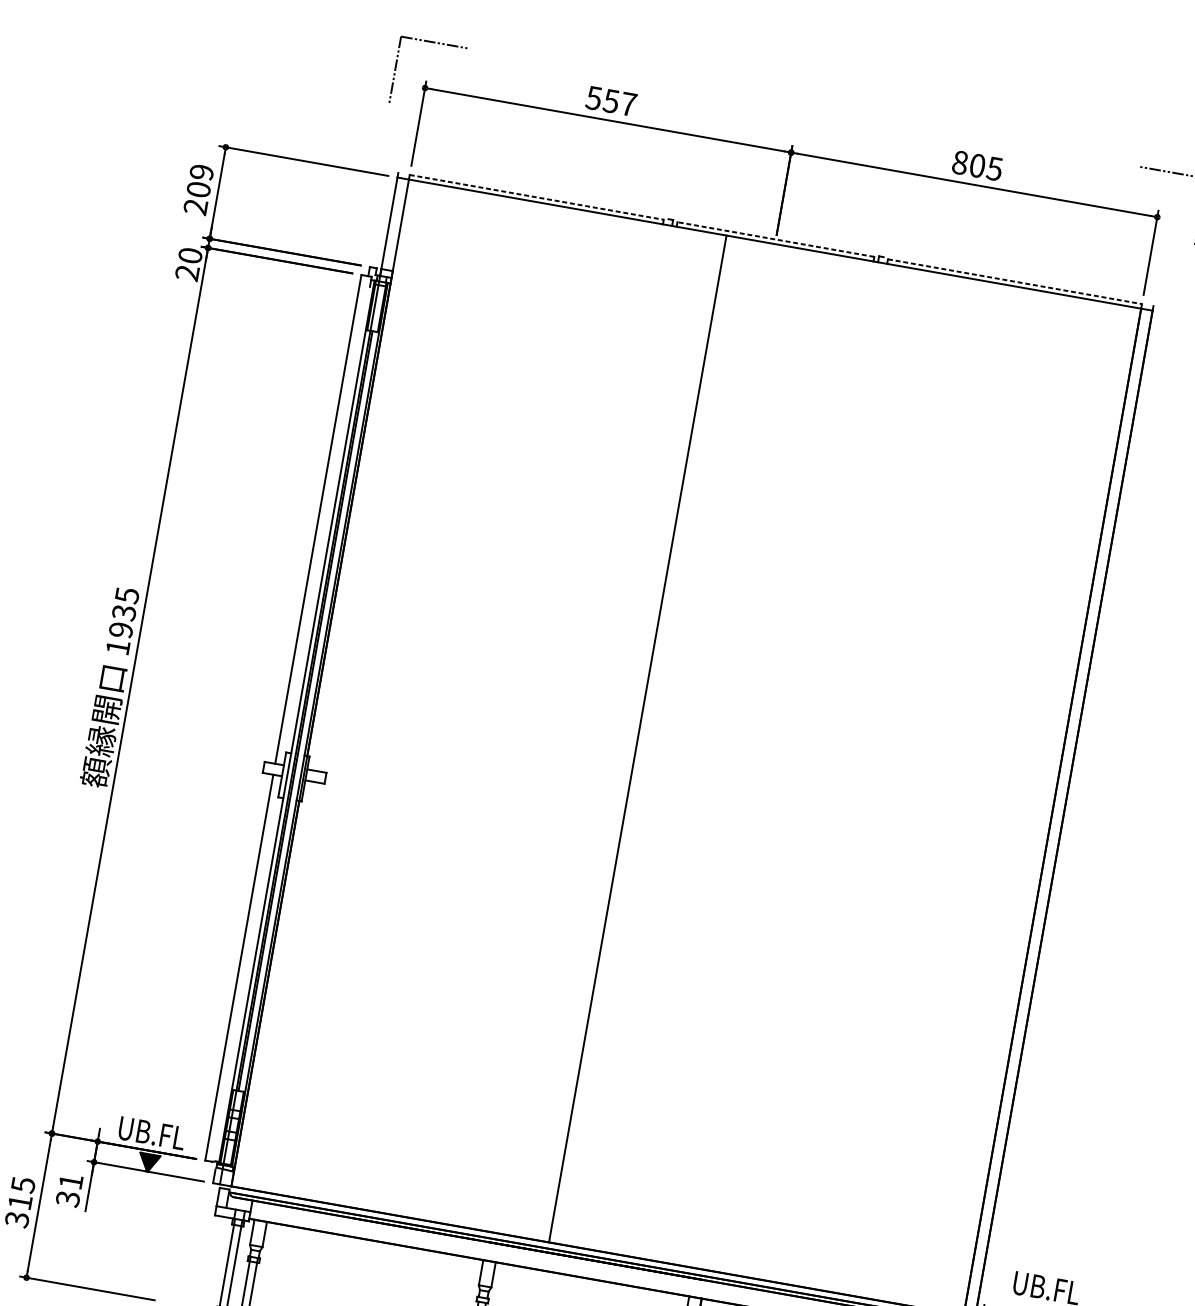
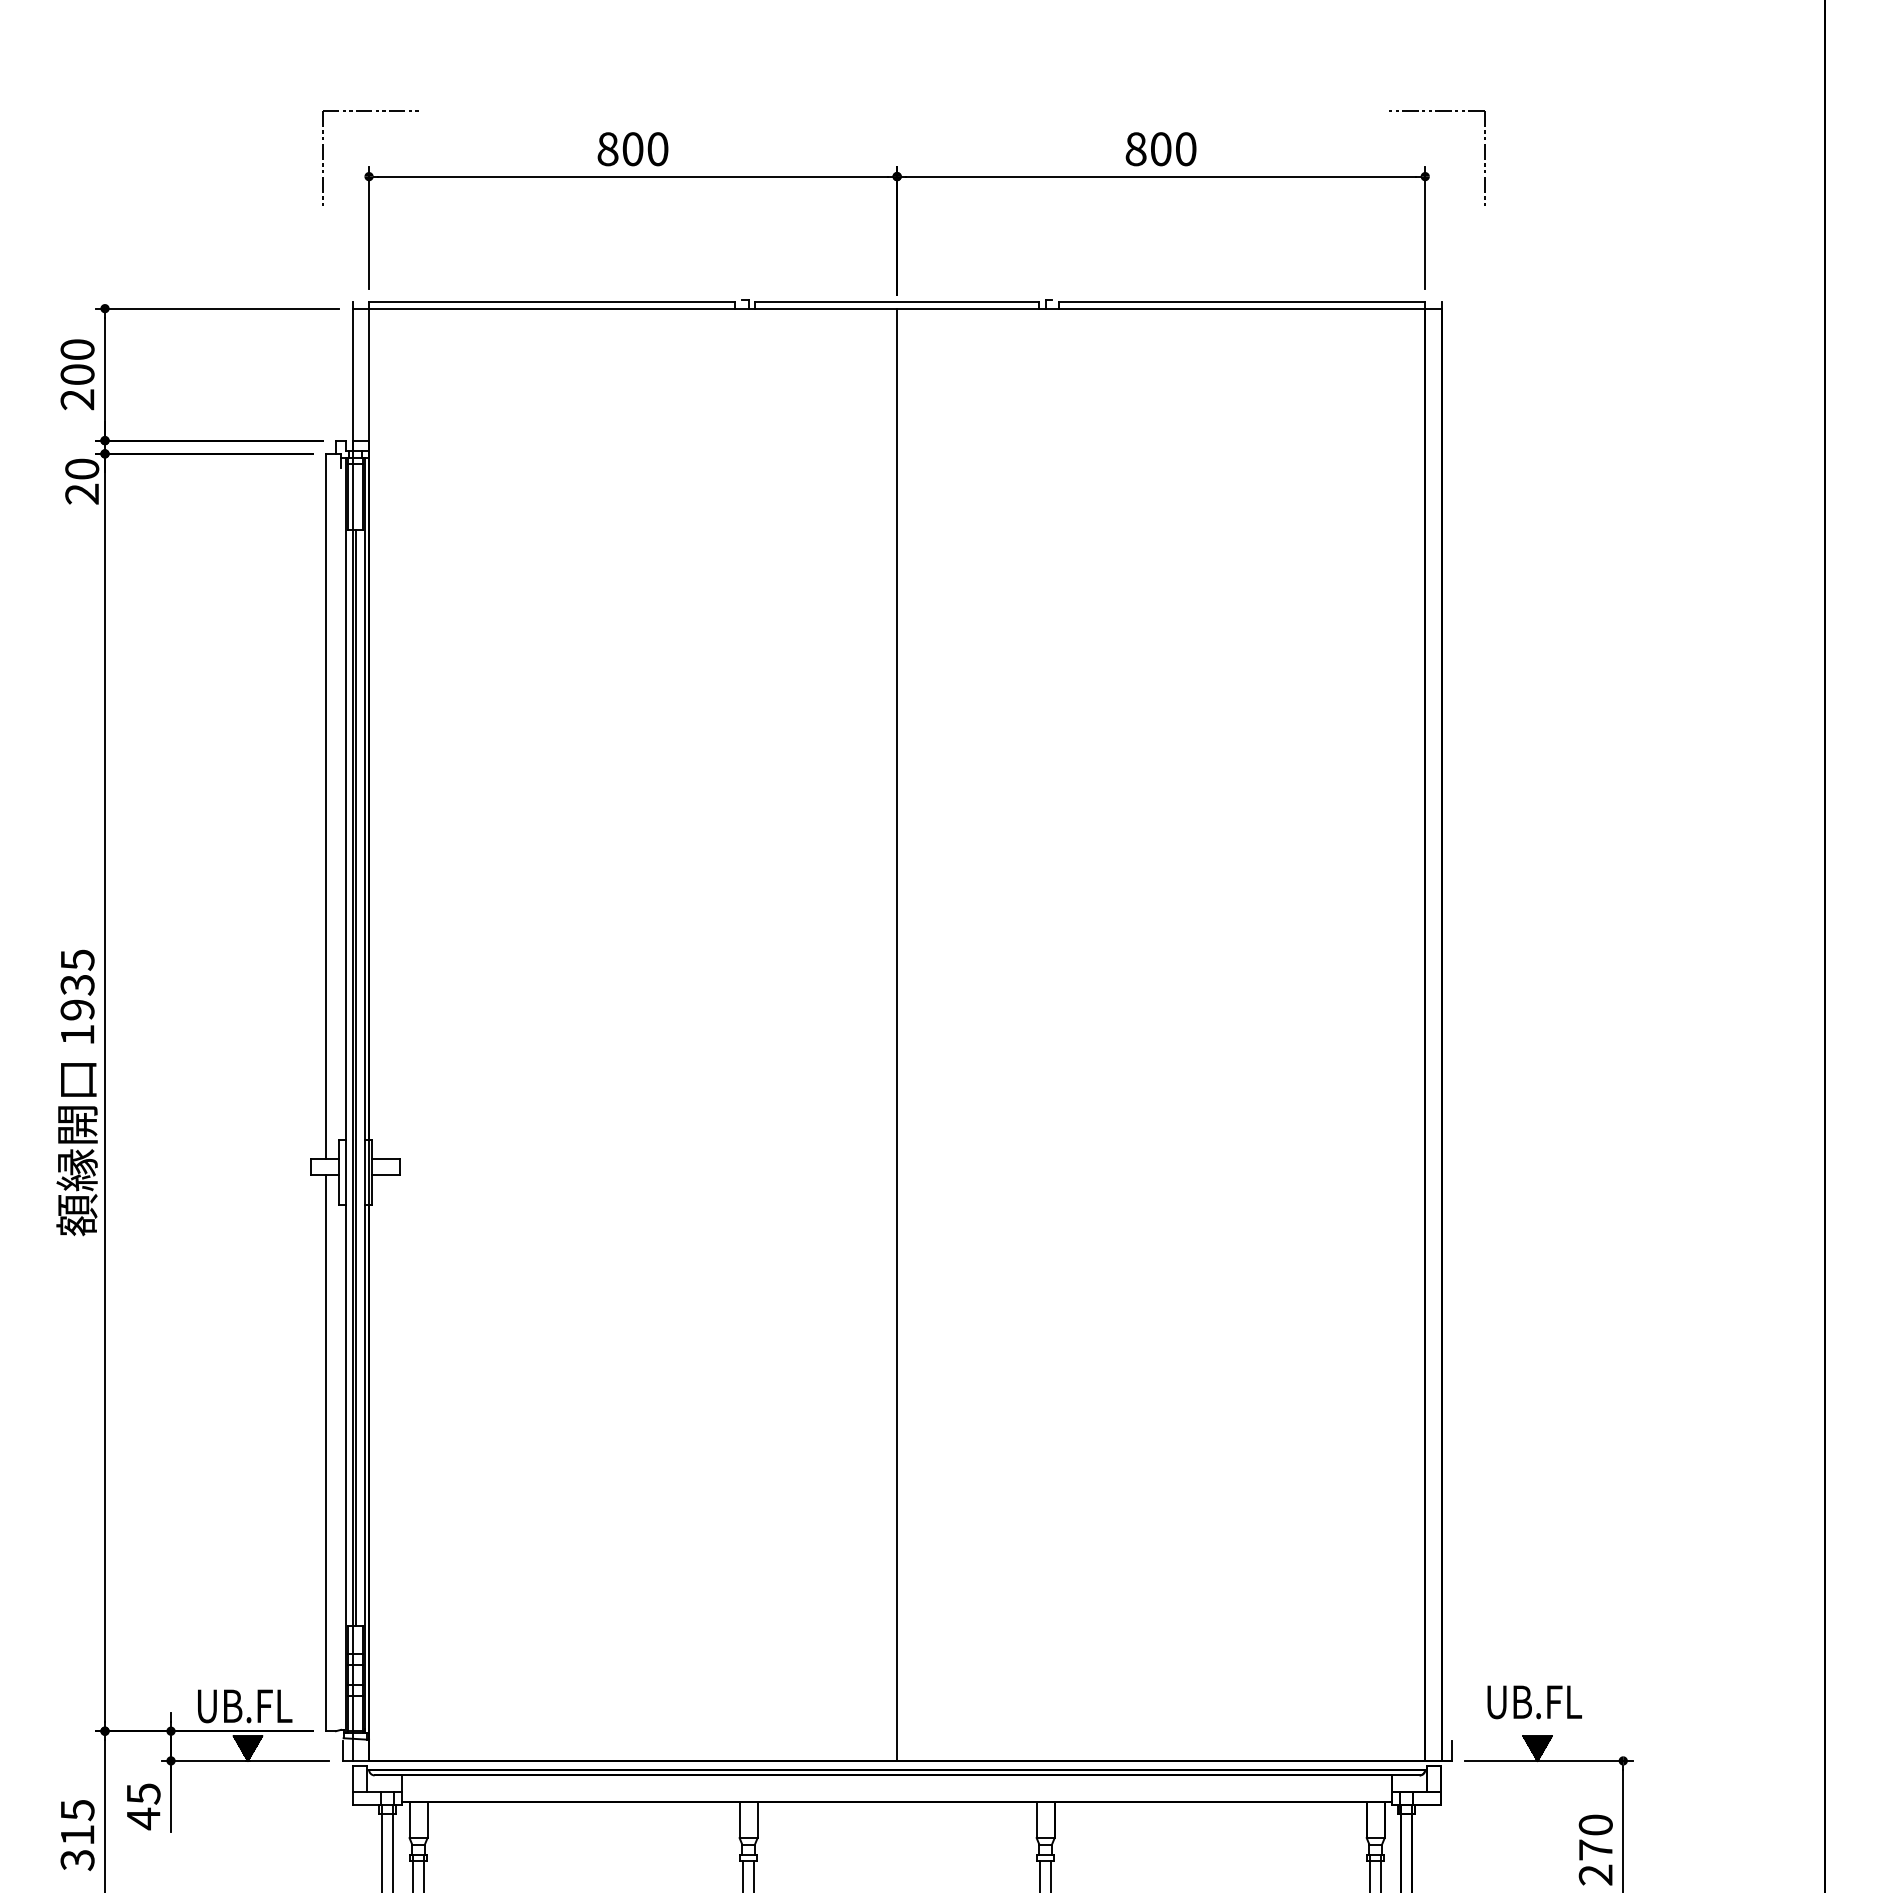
text: (611, 101) -> (632, 149), 557 -> 800
text: (994, 169) -> (1185, 149), 805 -> 800
text: (201, 172) -> (77, 349), 209 -> 200
line: (536, 197) -> (552, 302), dashed -> solid
line: (776, 239) -> (897, 302), dashed -> solid
line: (1015, 282) -> (1242, 302), dashed -> solid
line: (638, 738) -> (897, 1034), moved
text: (69, 1190) -> (143, 1806), 31 -> 45

